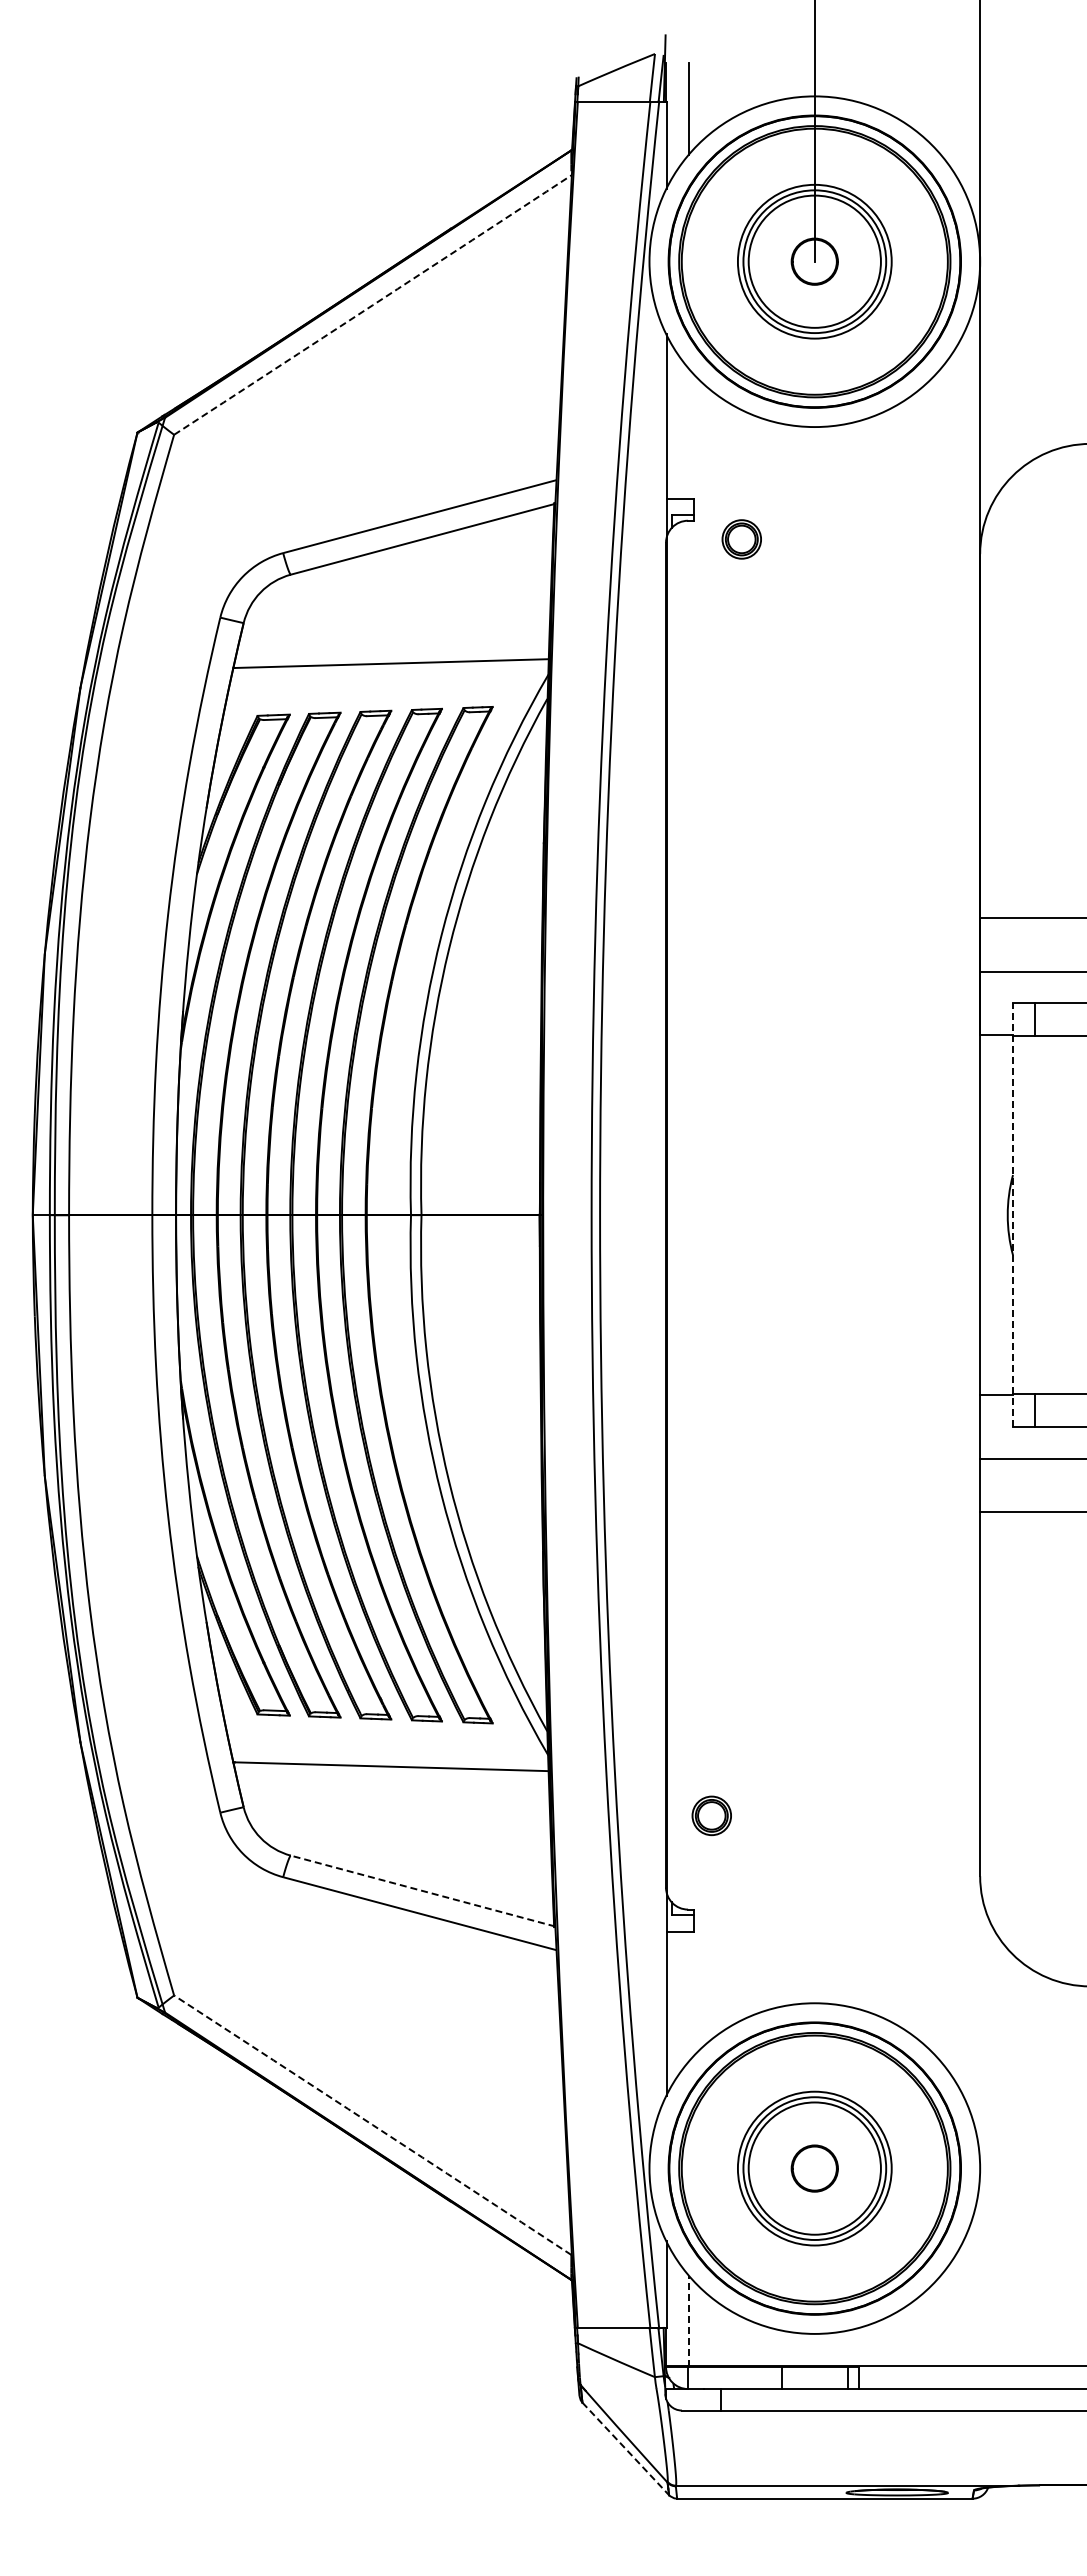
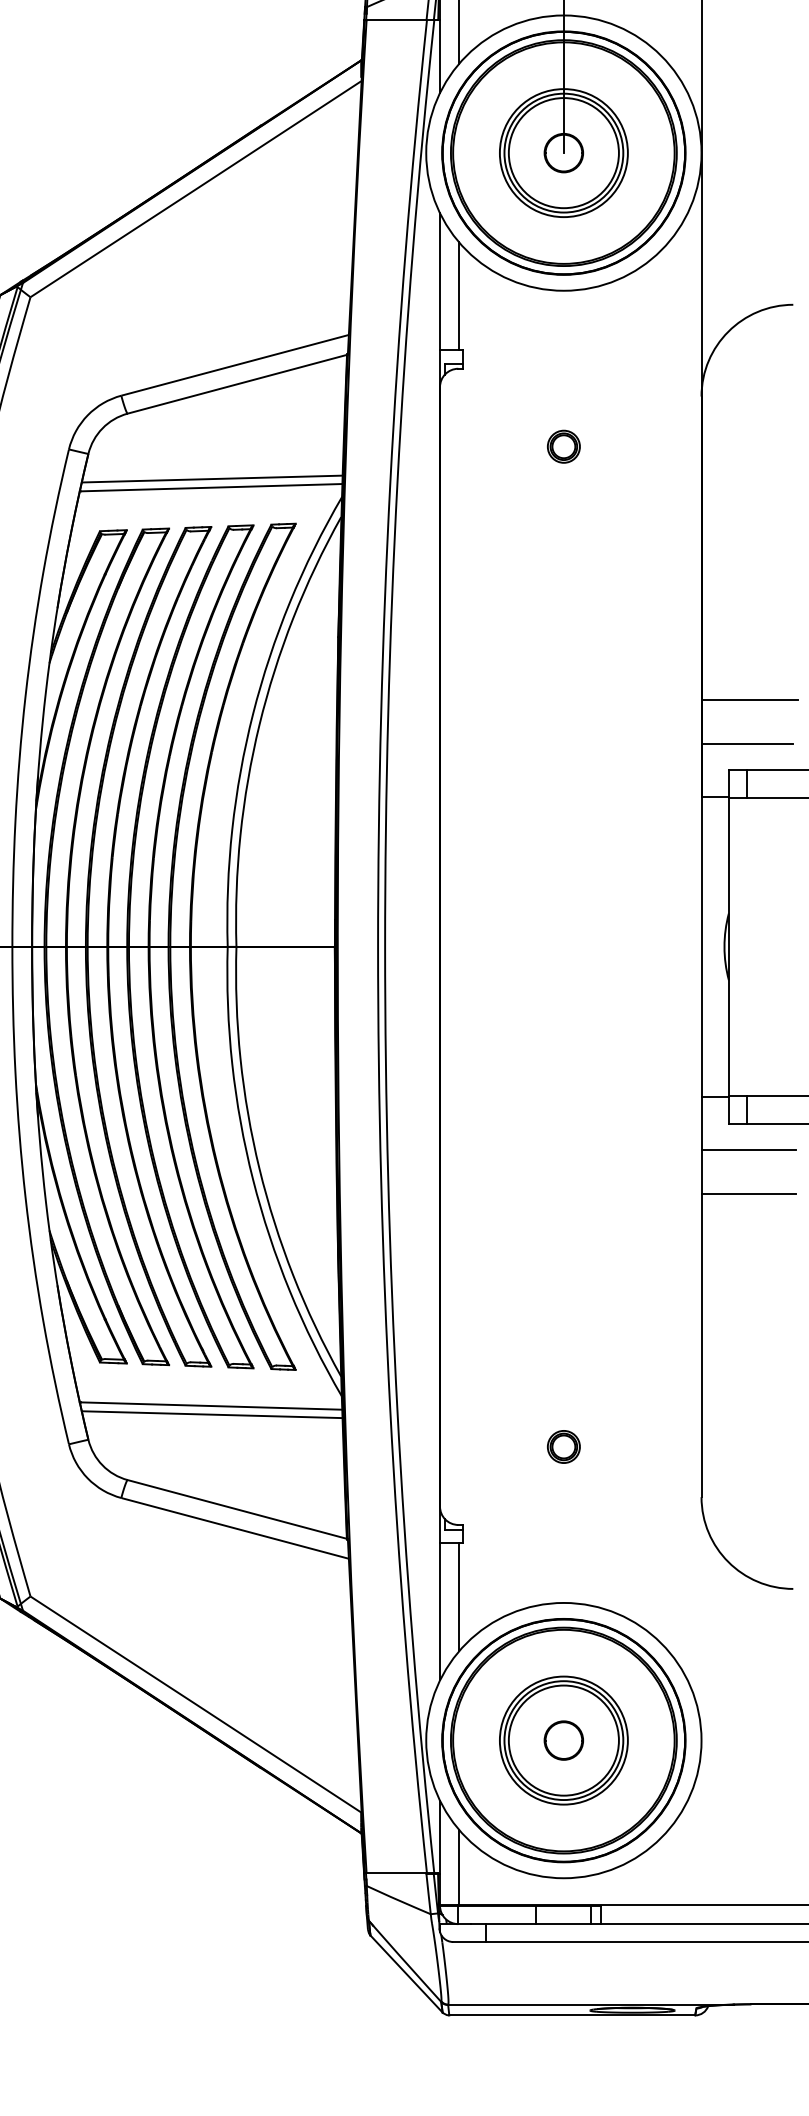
arc: (372, 305) -> (195, 189), dashed -> solid
line: (689, 433) -> (459, 296), added
part: (741, 539) -> (563, 446), moved
line: (392, 653) -> (212, 479), added
line: (1013, 1214) -> (729, 946), dashed -> solid
line: (392, 1777) -> (212, 1415), added
part: (711, 1815) -> (563, 1446), moved
line: (423, 1891) -> (238, 1509), dashed -> solid
line: (689, 1996) -> (459, 1597), added
arc: (372, 2125) -> (195, 1704), dashed -> solid
line: (689, 2321) -> (459, 1867), dashed -> solid
line: (626, 2449) -> (407, 1974), dashed -> solid

